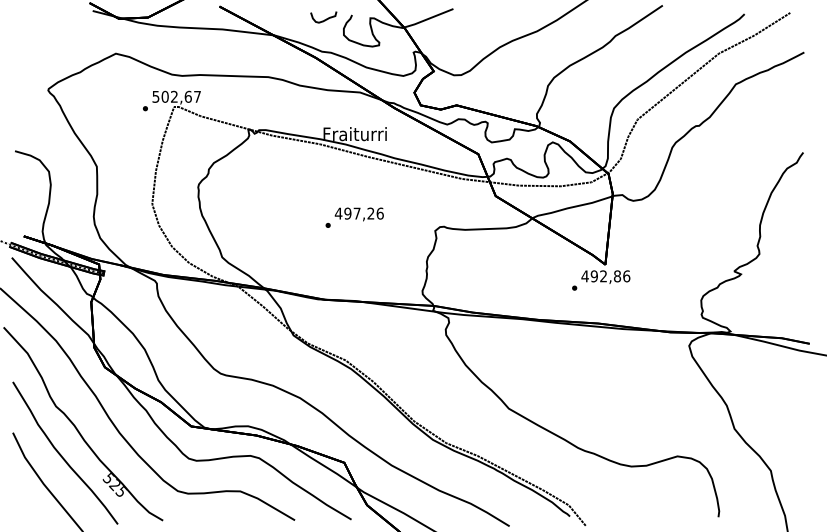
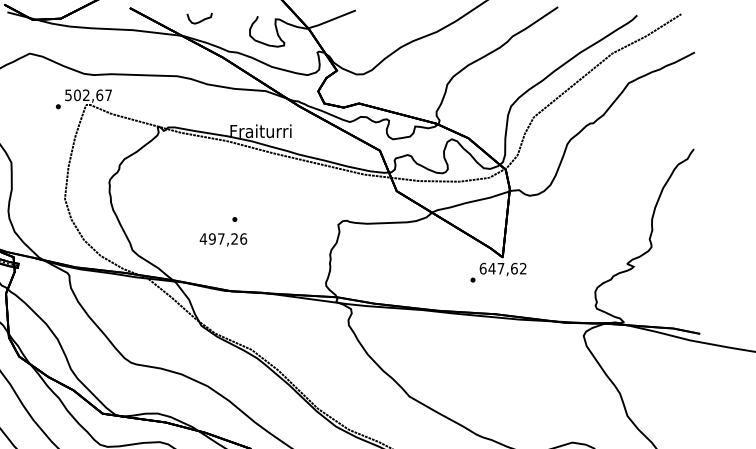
curve: (324, 19) -> (200, 20), moved
text: (358, 214) -> (222, 239), moved
text: (605, 276) -> (502, 268), 492,86 -> 647,62

